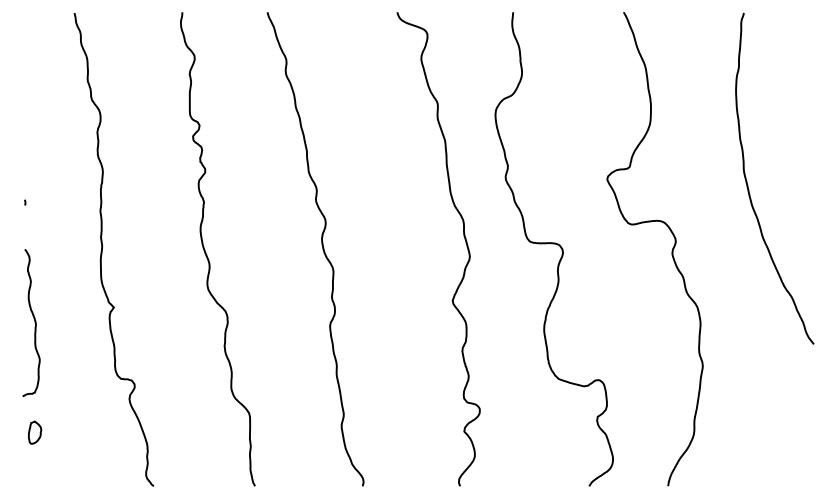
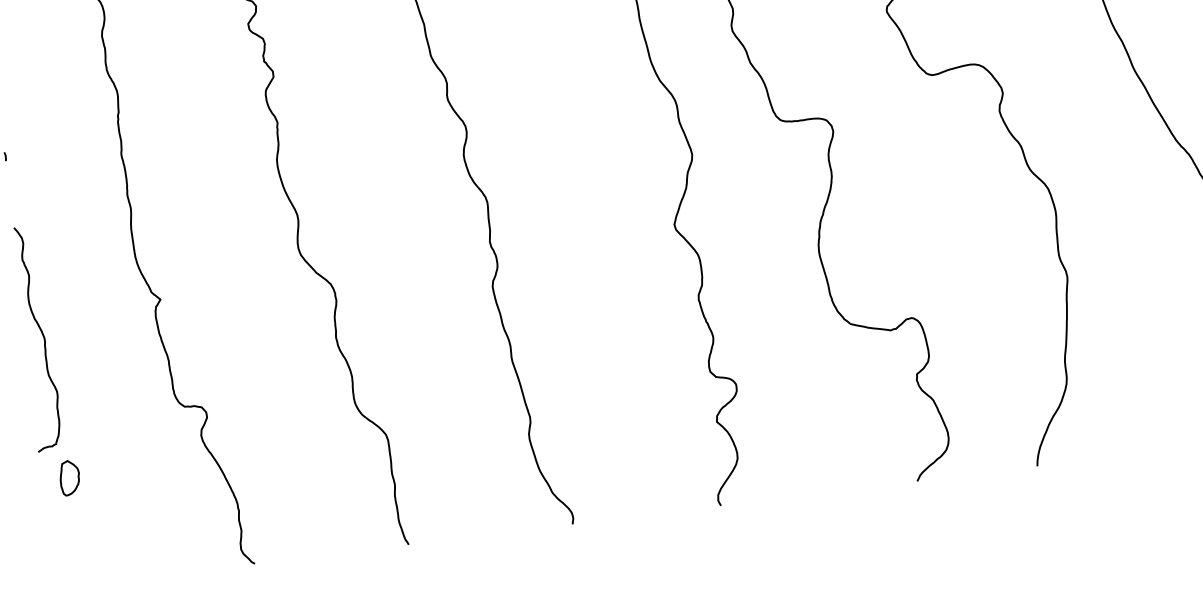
part: (35, 432) -> (70, 477), moved

